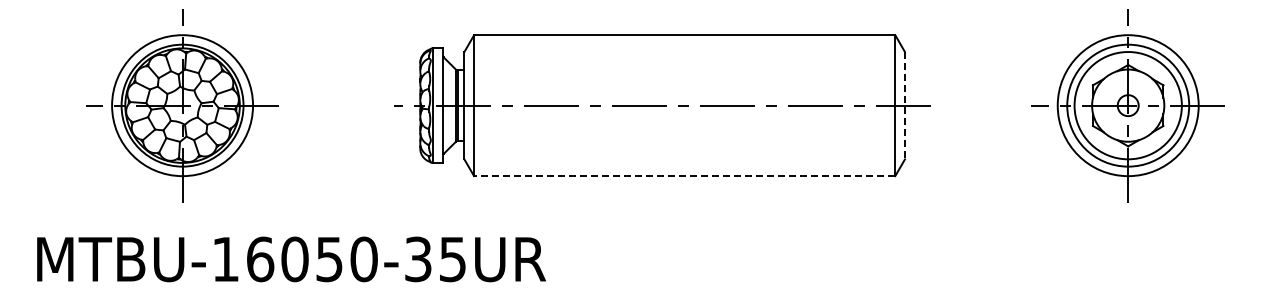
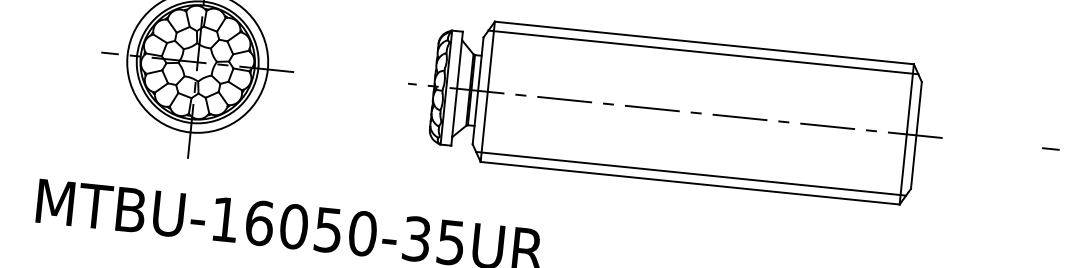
line: (684, 44) -> (703, 52), added
line: (904, 105) -> (915, 135), dashed -> solid
line: (684, 166) -> (690, 173), added
line: (684, 176) -> (689, 183), dashed -> solid

